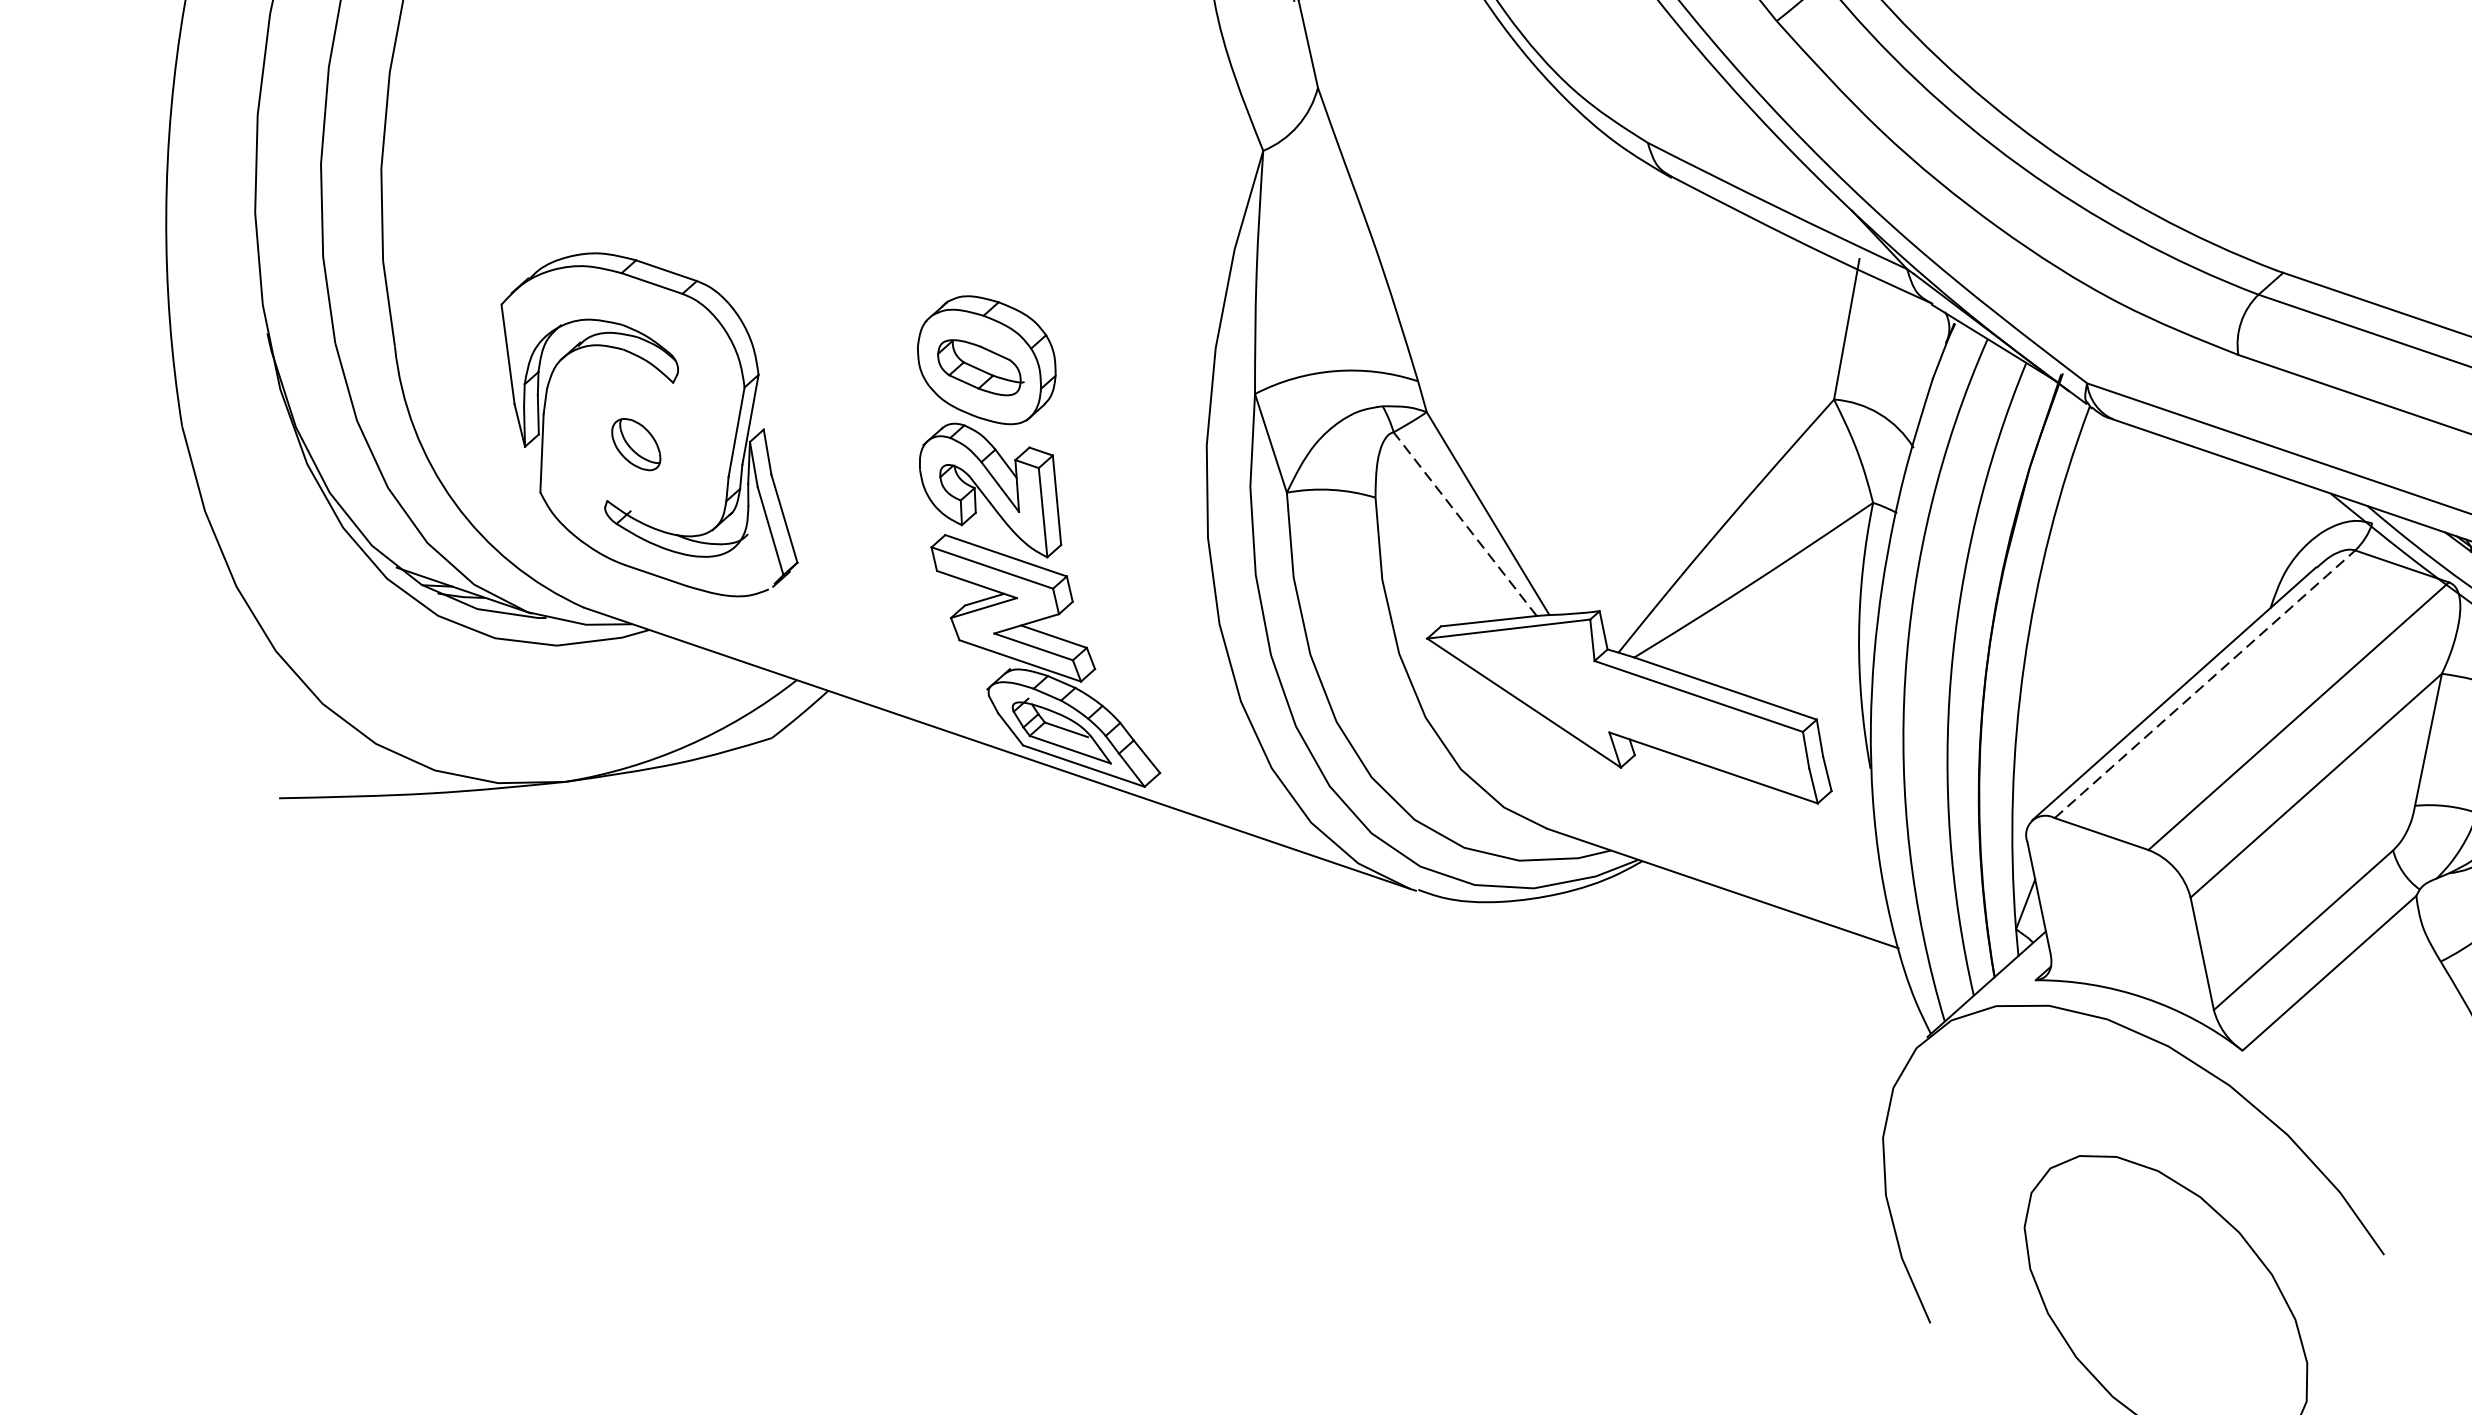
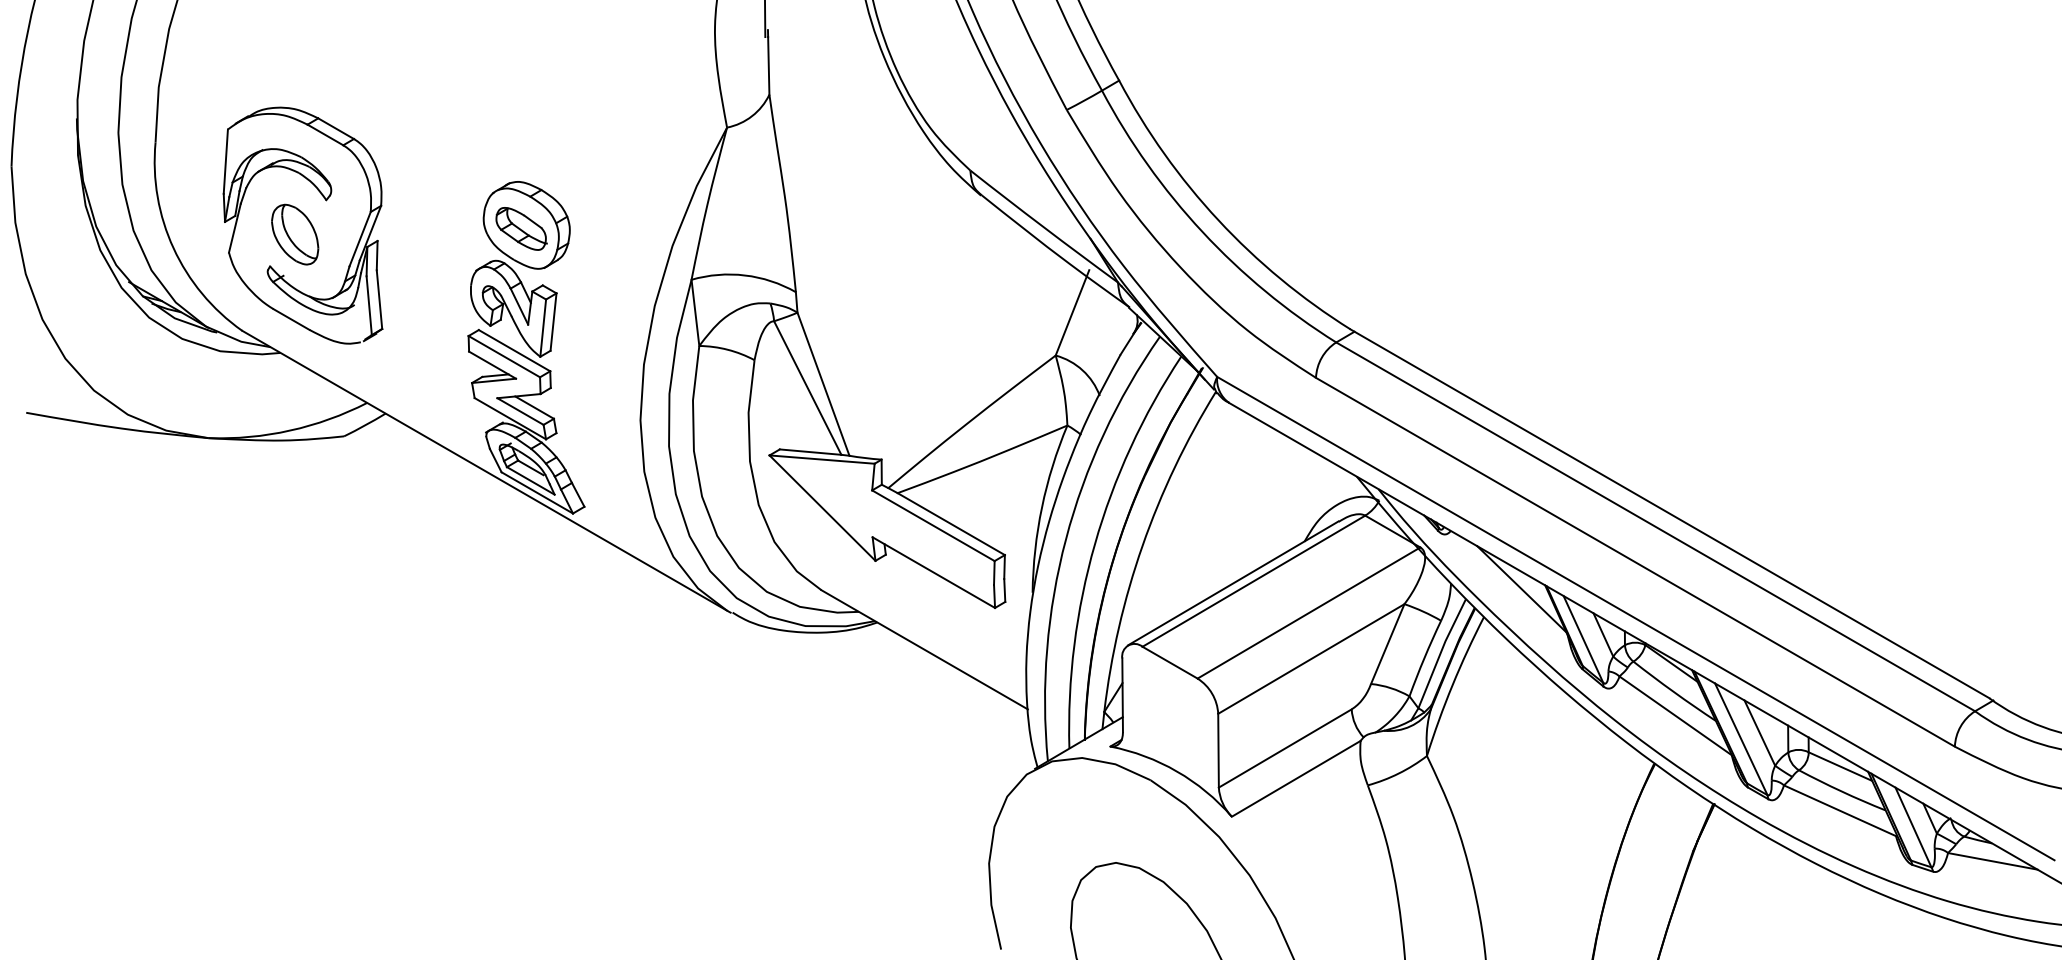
part: (636, 444) -> (295, 234), size x1.67
line: (1464, 524) -> (807, 388), dashed -> solid
line: (2205, 682) -> (1254, 580), dashed -> solid

